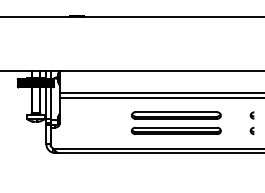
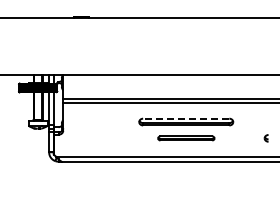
line: (175, 112) -> (185, 118), solid -> dashed
part: (251, 114) -> (265, 121), removed
part: (176, 131) -> (186, 138), size x0.6

